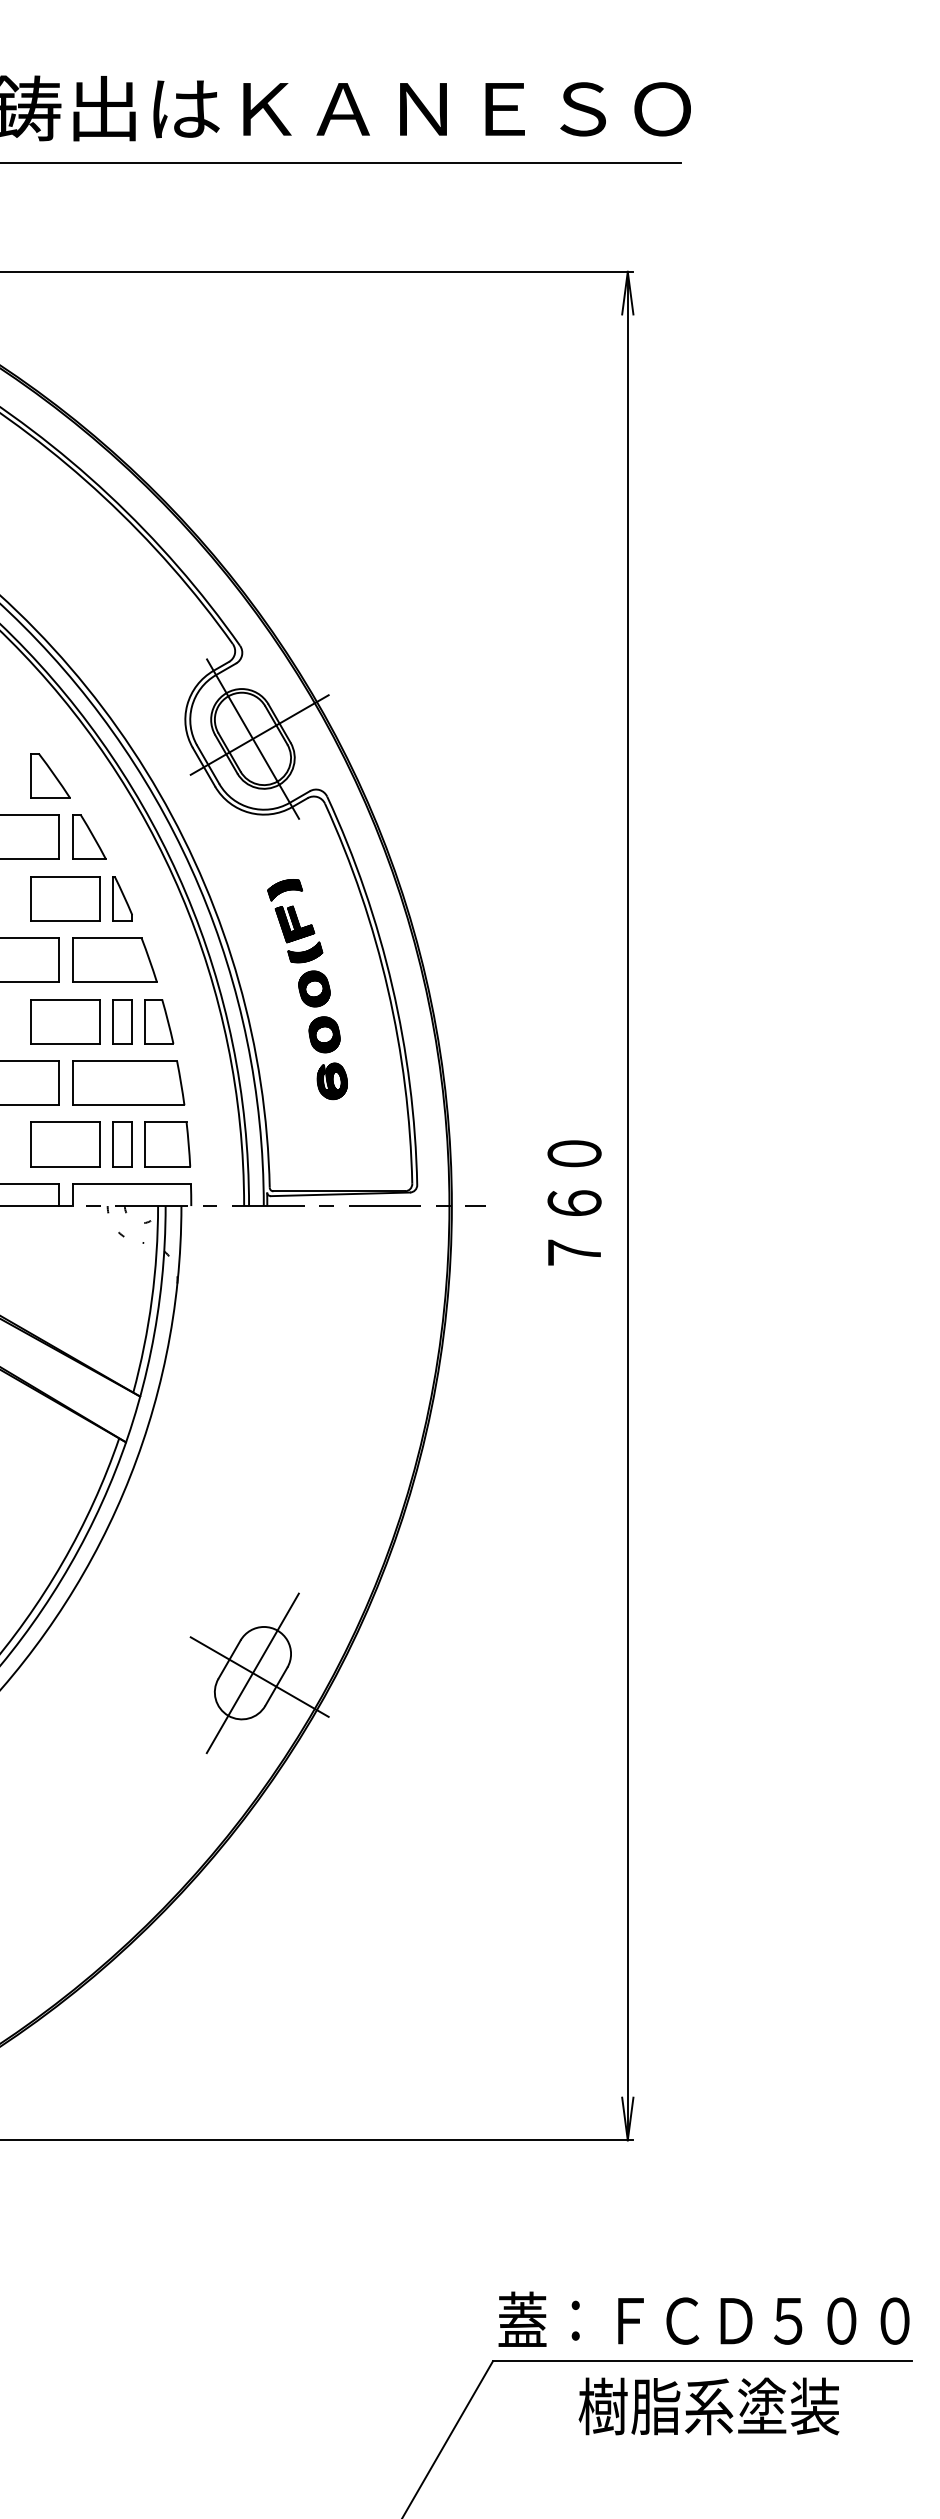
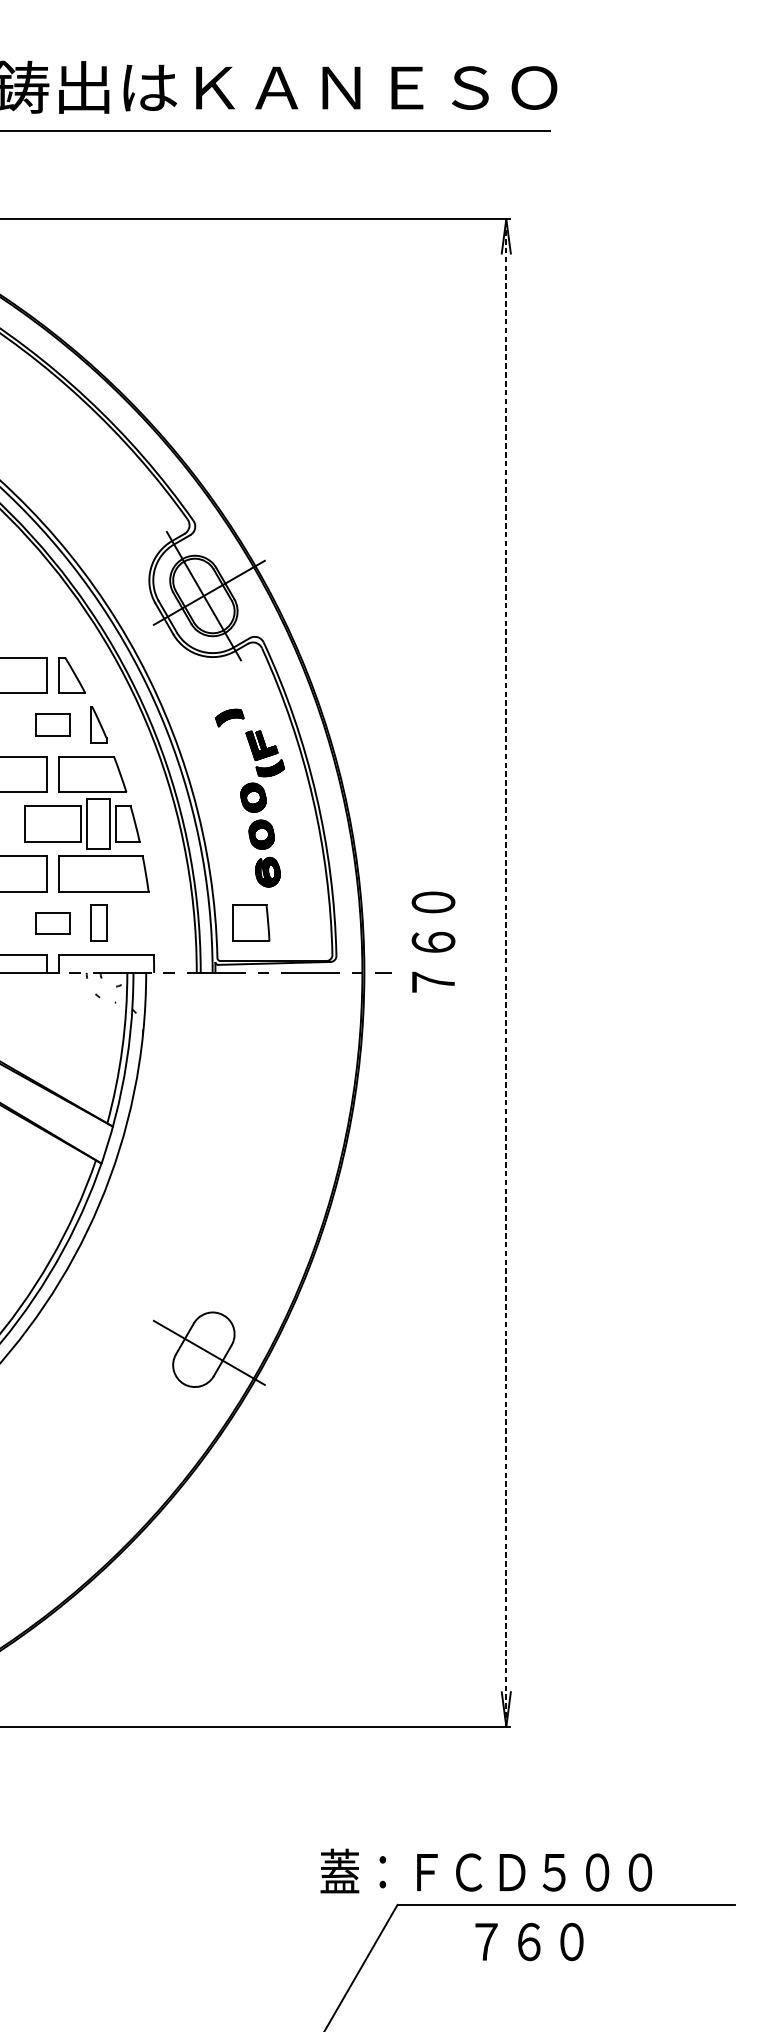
part: (50, 775) -> (40, 625), removed
part: (65, 898) -> (52, 724), size x0.6
part: (298, 934) -> (264, 753), moved
part: (122, 1021) -> (98, 823), size x1.4
part: (65, 1144) -> (52, 923), size x0.6
part: (167, 1144) -> (251, 923), moved
text: (574, 1202) -> (433, 941), moved
line: (627, 1205) -> (506, 972), solid -> dashed
line: (252, 1672) -> (203, 1349), removed
text: (703, 2318) -> (485, 1870), moved
text: (708, 2406) -> (571, 1941), 樹脂系塗装 -> ７６０

